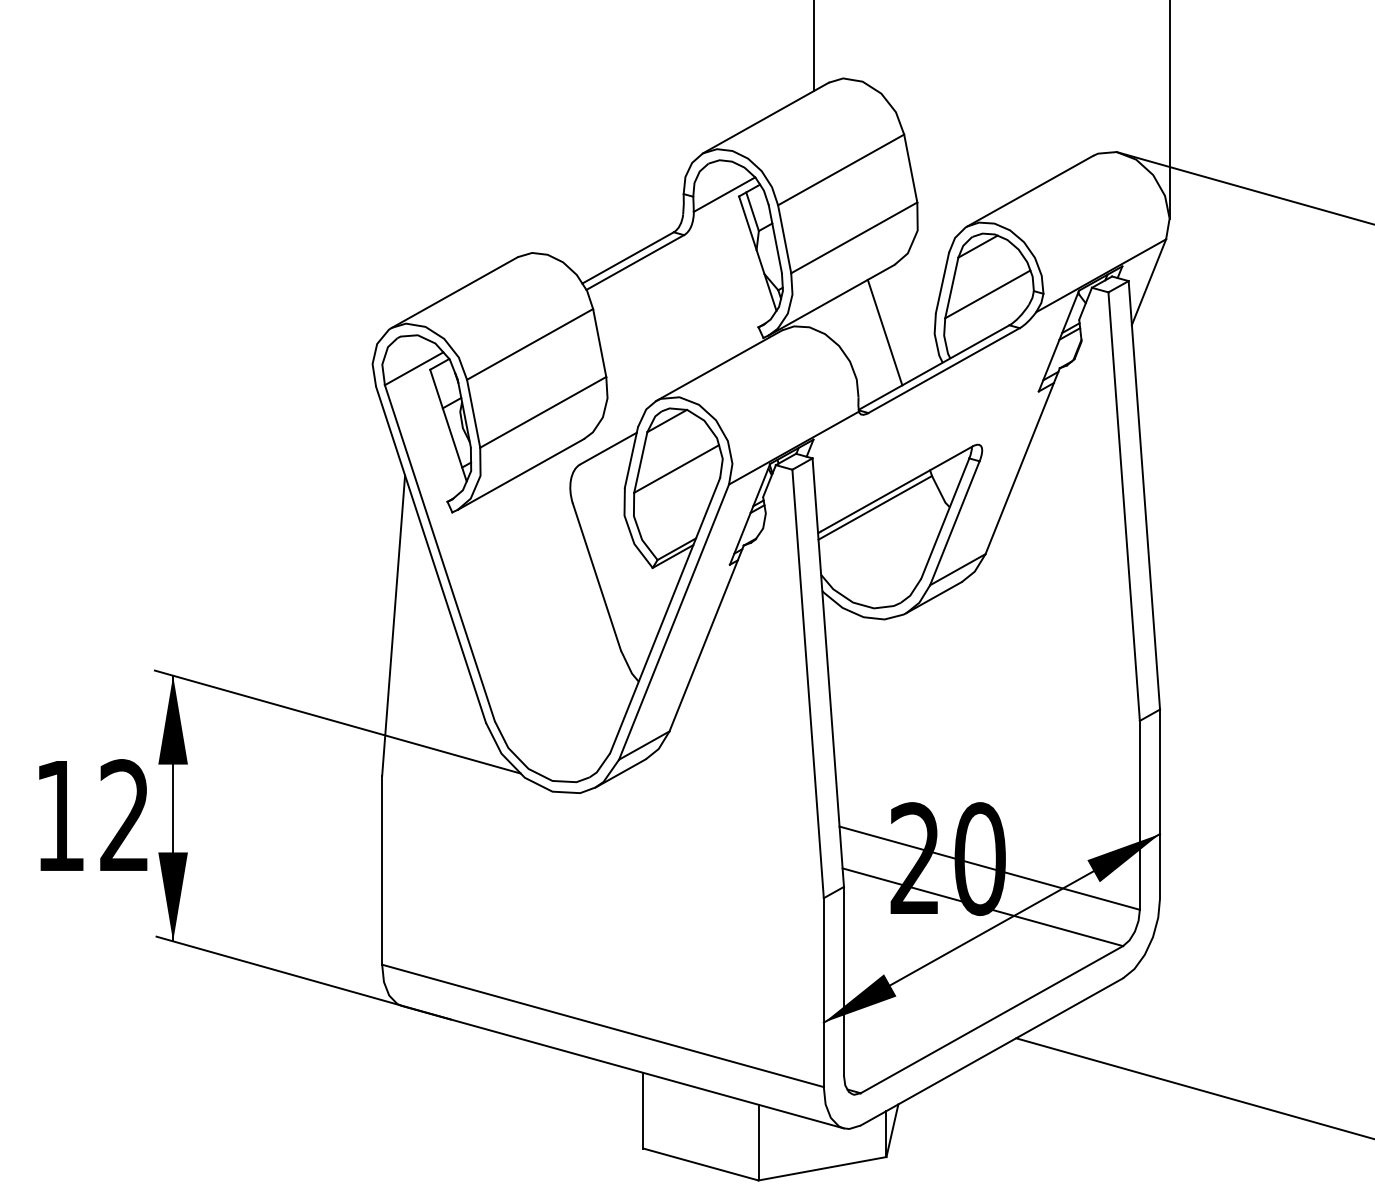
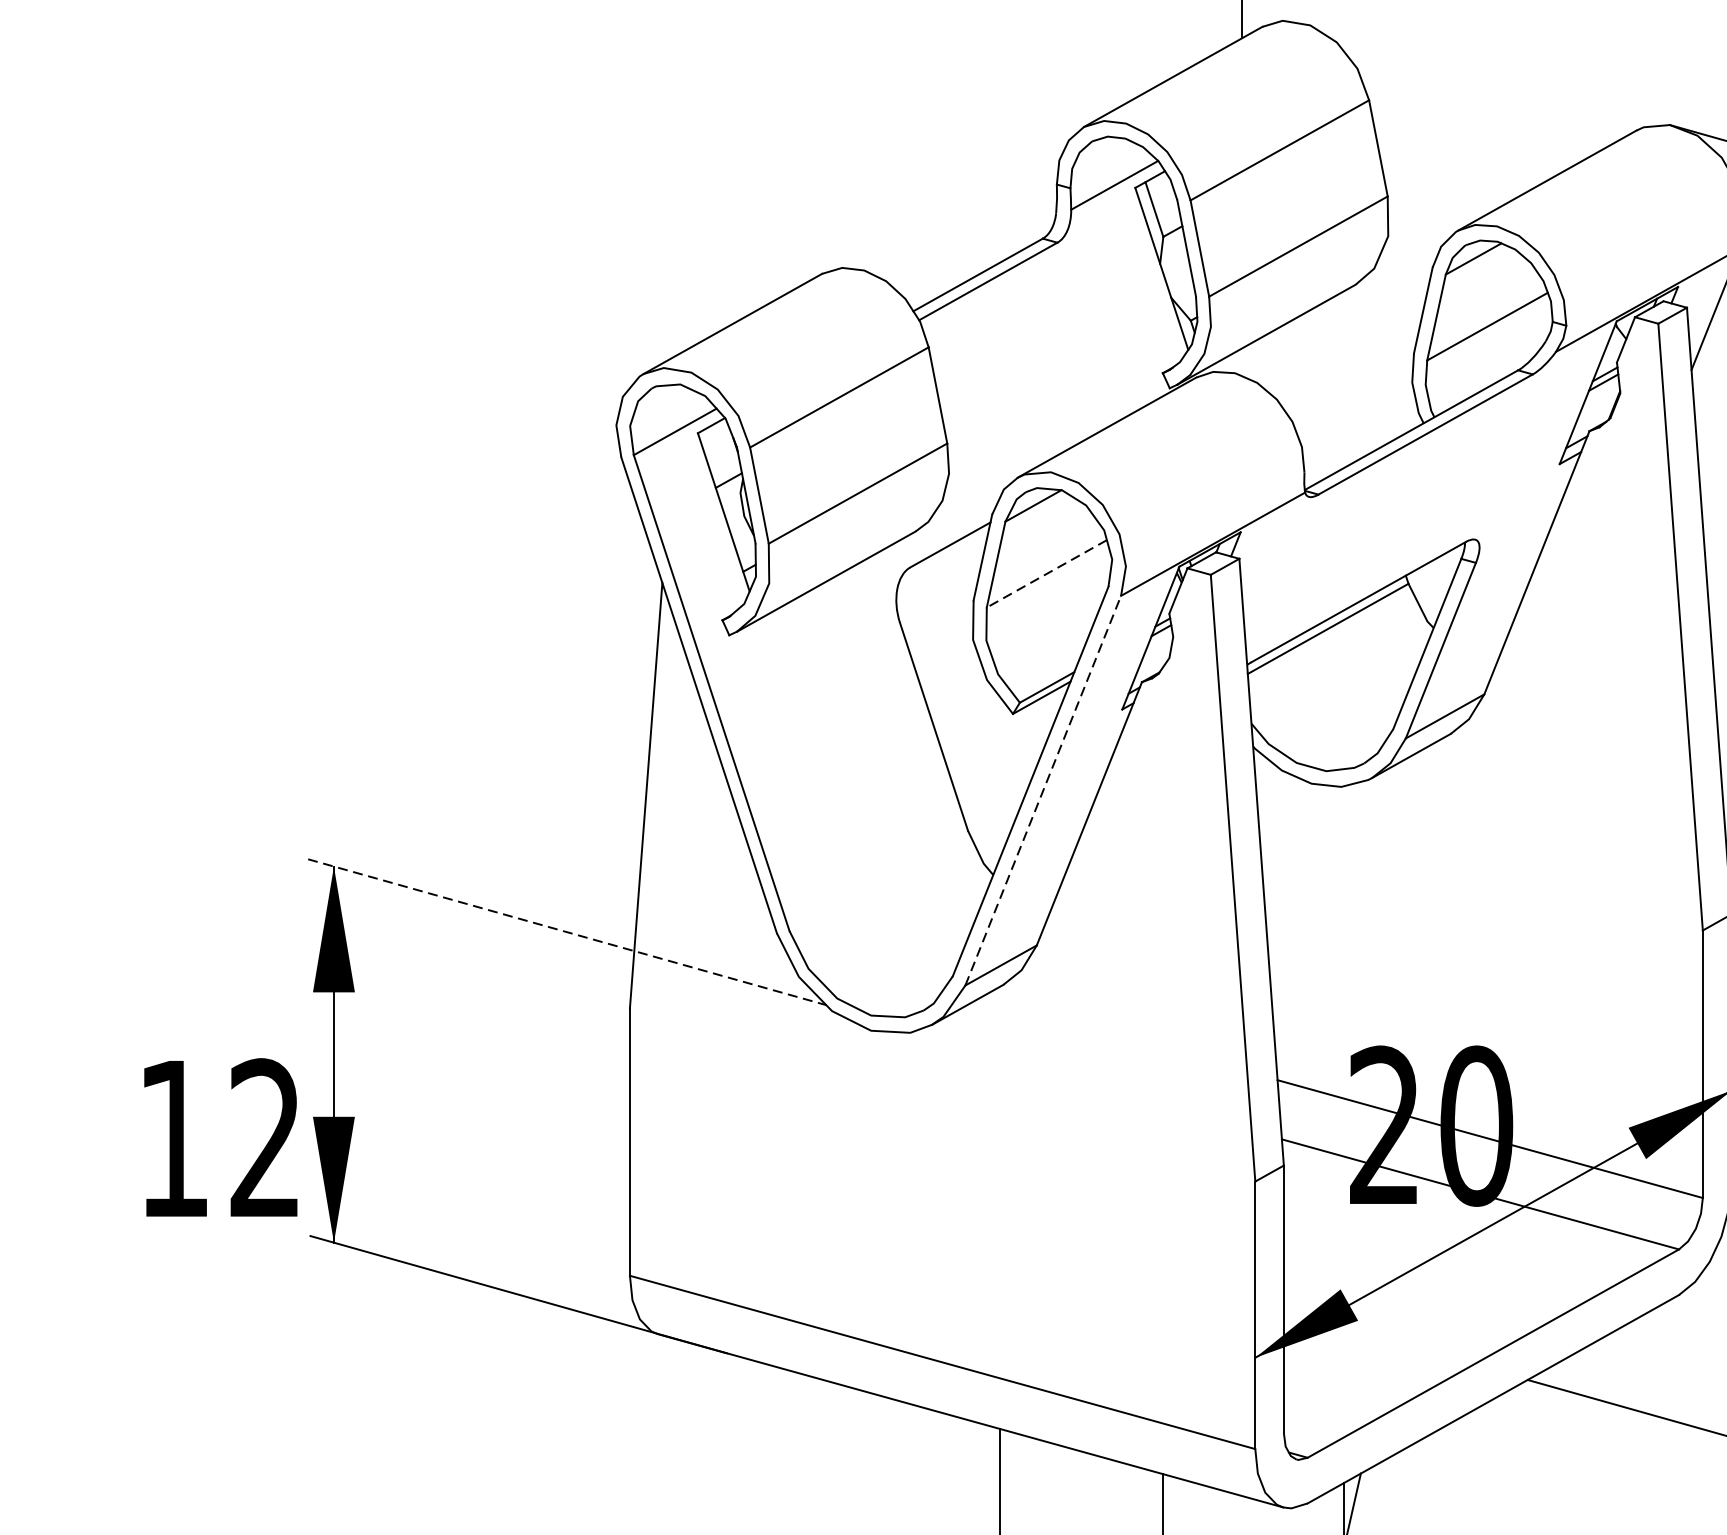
line: (884, 332) -> (1341, 380), removed
line: (676, 469) -> (1046, 574), solid -> dashed
line: (674, 621) -> (1043, 789), solid -> dashed
line: (338, 722) -> (568, 932), solid -> dashed
text: (93, 814) -> (221, 1136), moved

